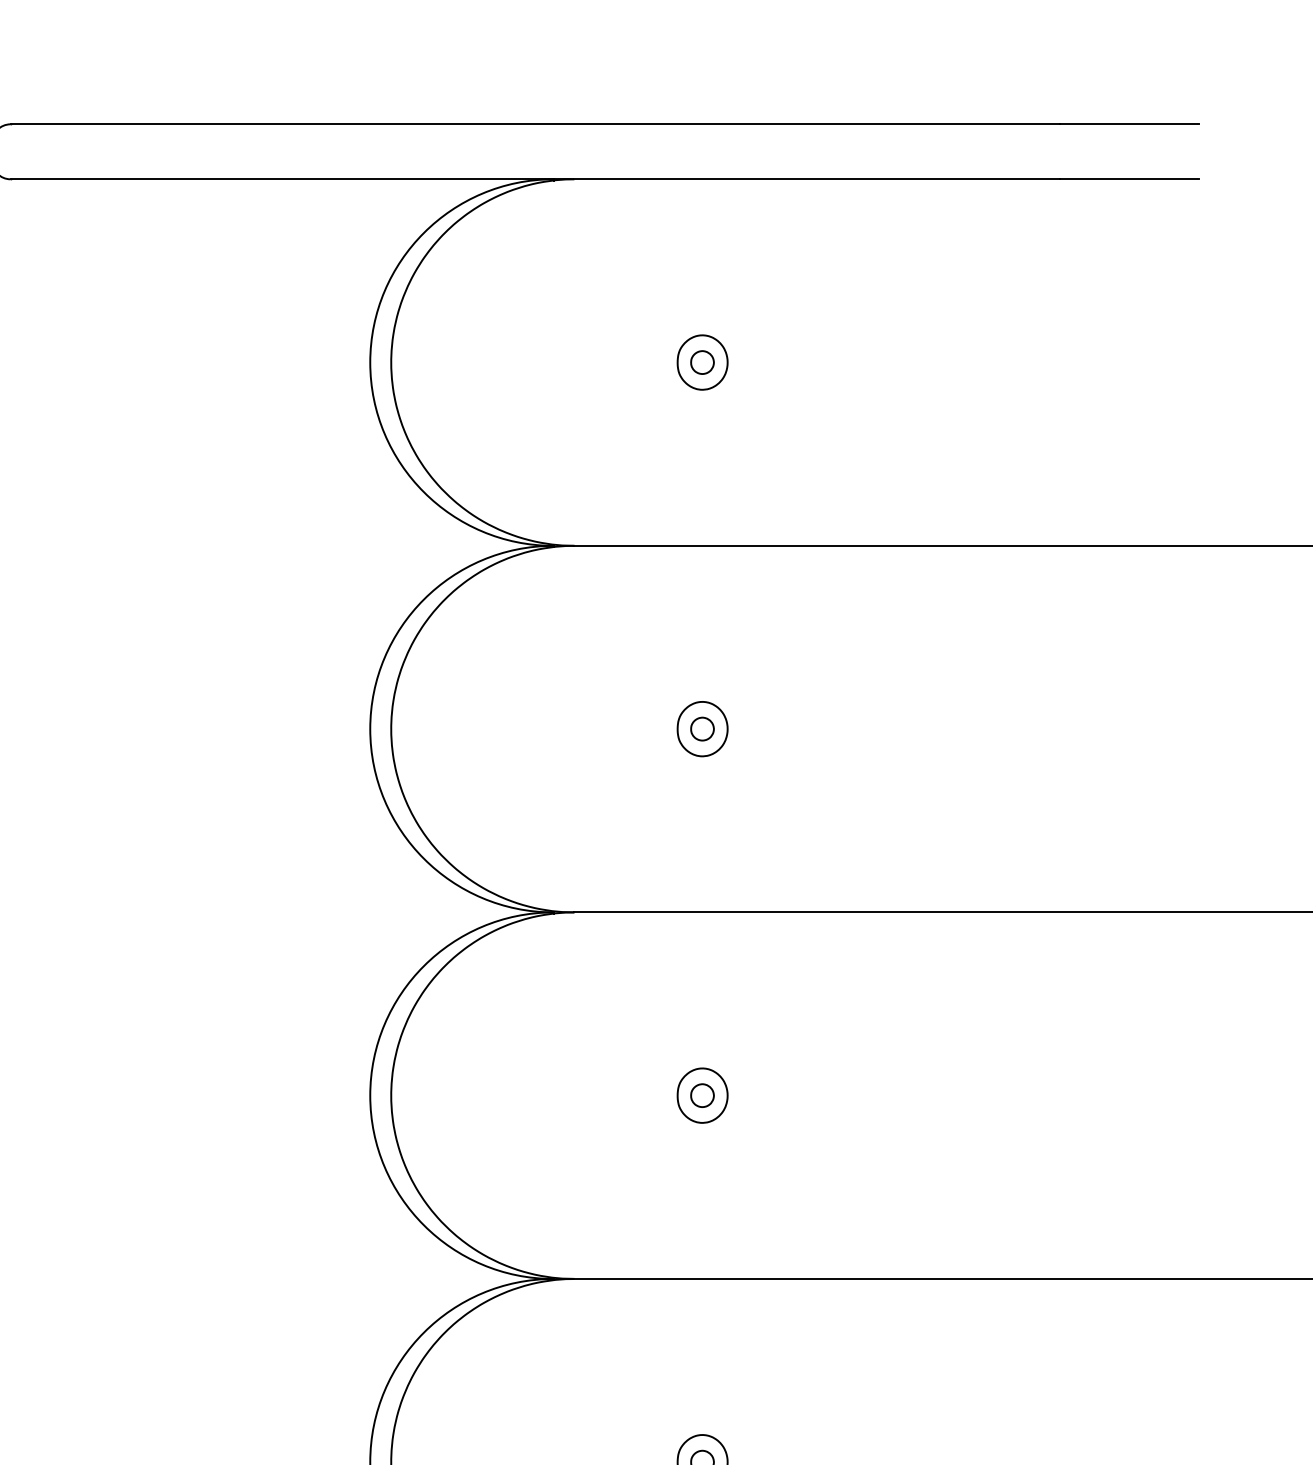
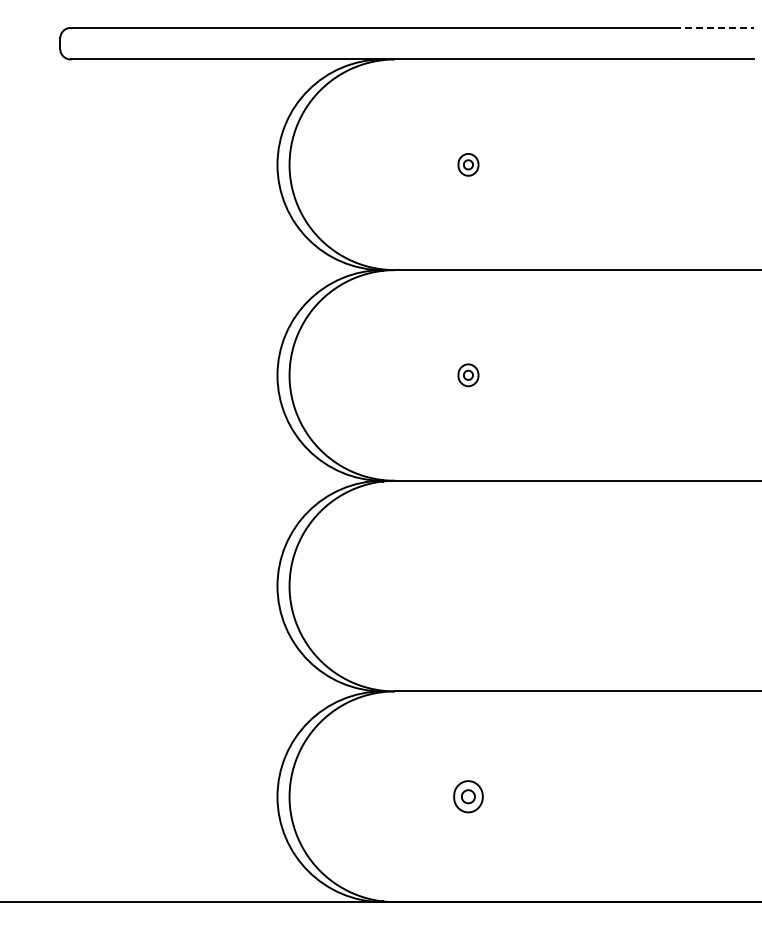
line: (1128, 123) -> (713, 27), solid -> dashed
part: (702, 362) -> (468, 164), size x0.7
part: (702, 727) -> (468, 374), size x0.7
part: (702, 1094) -> (468, 585), removed

